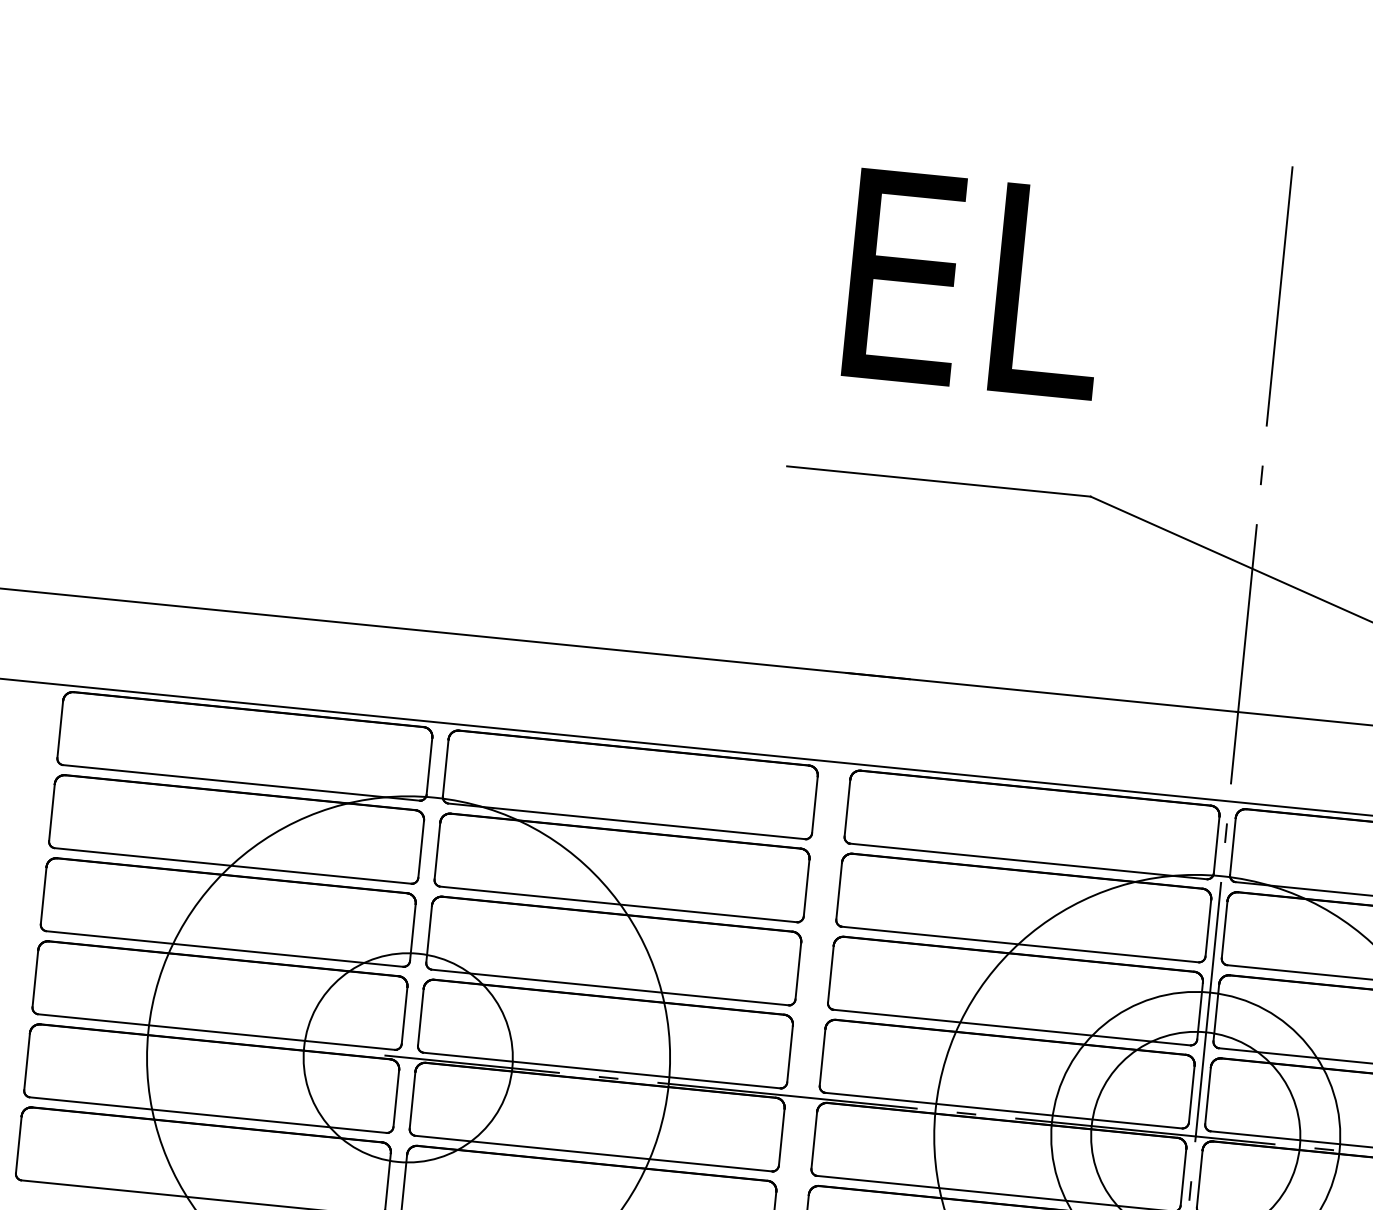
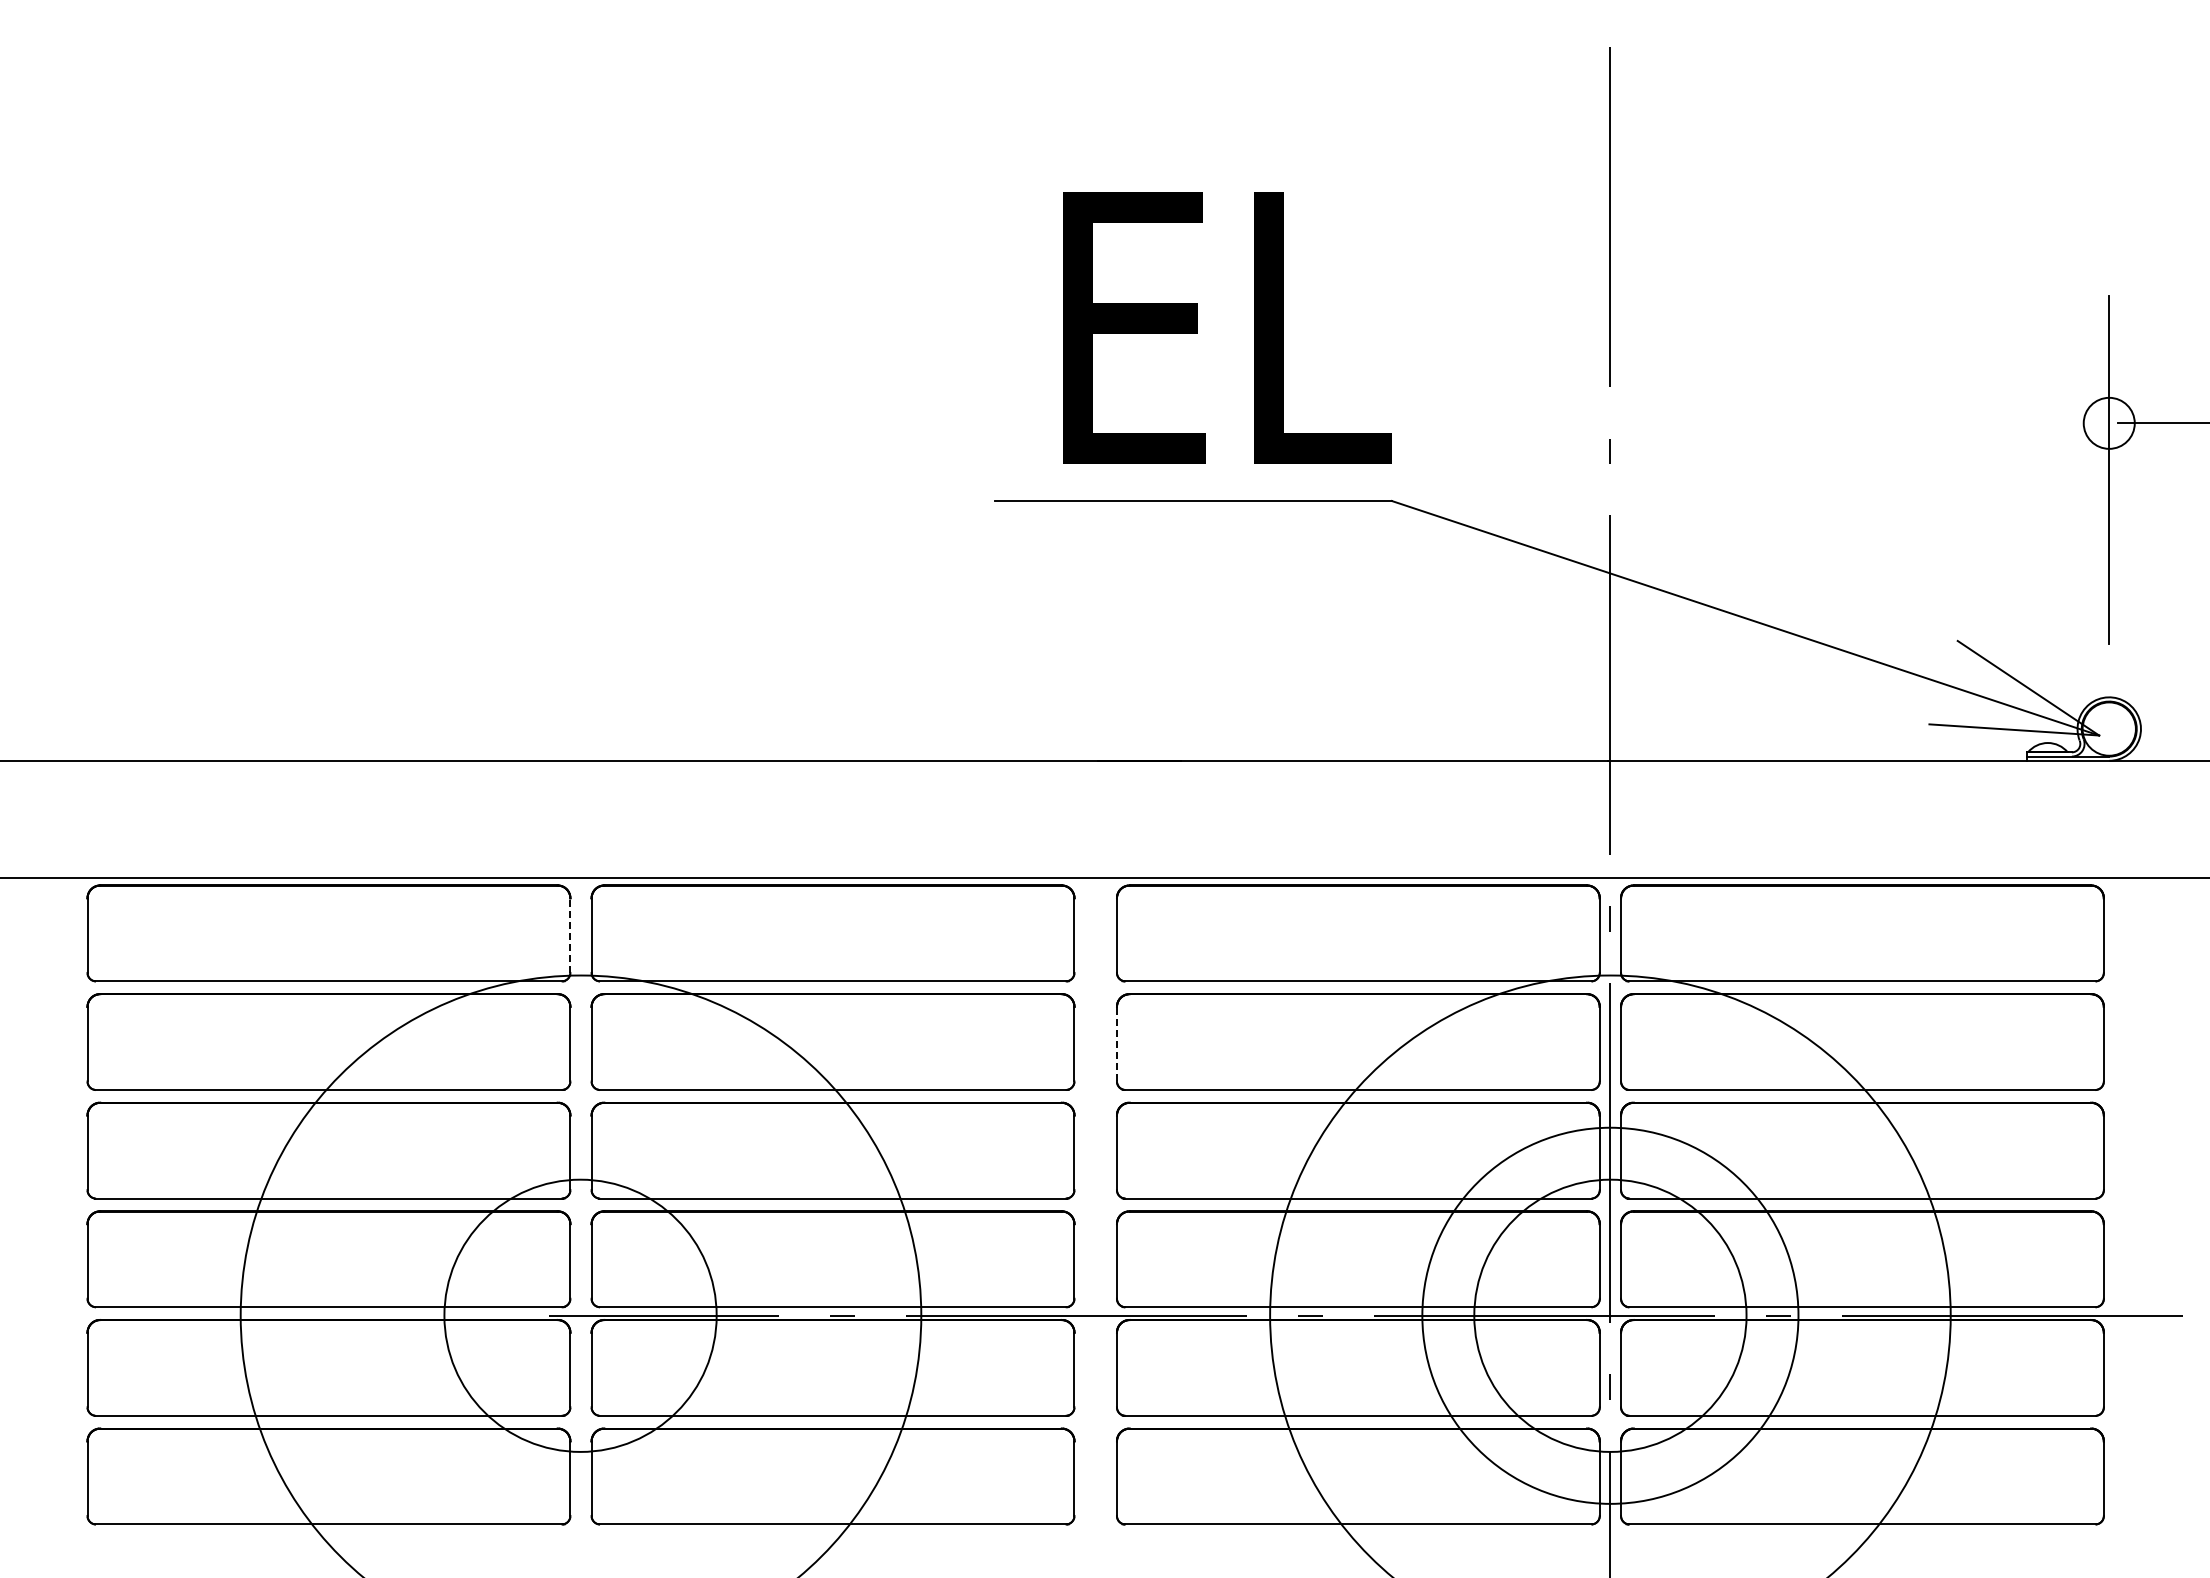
text: (976, 284) -> (1227, 327), moved
line: (429, 766) -> (570, 935), solid -> dashed
line: (838, 890) -> (1116, 1043), solid -> dashed

